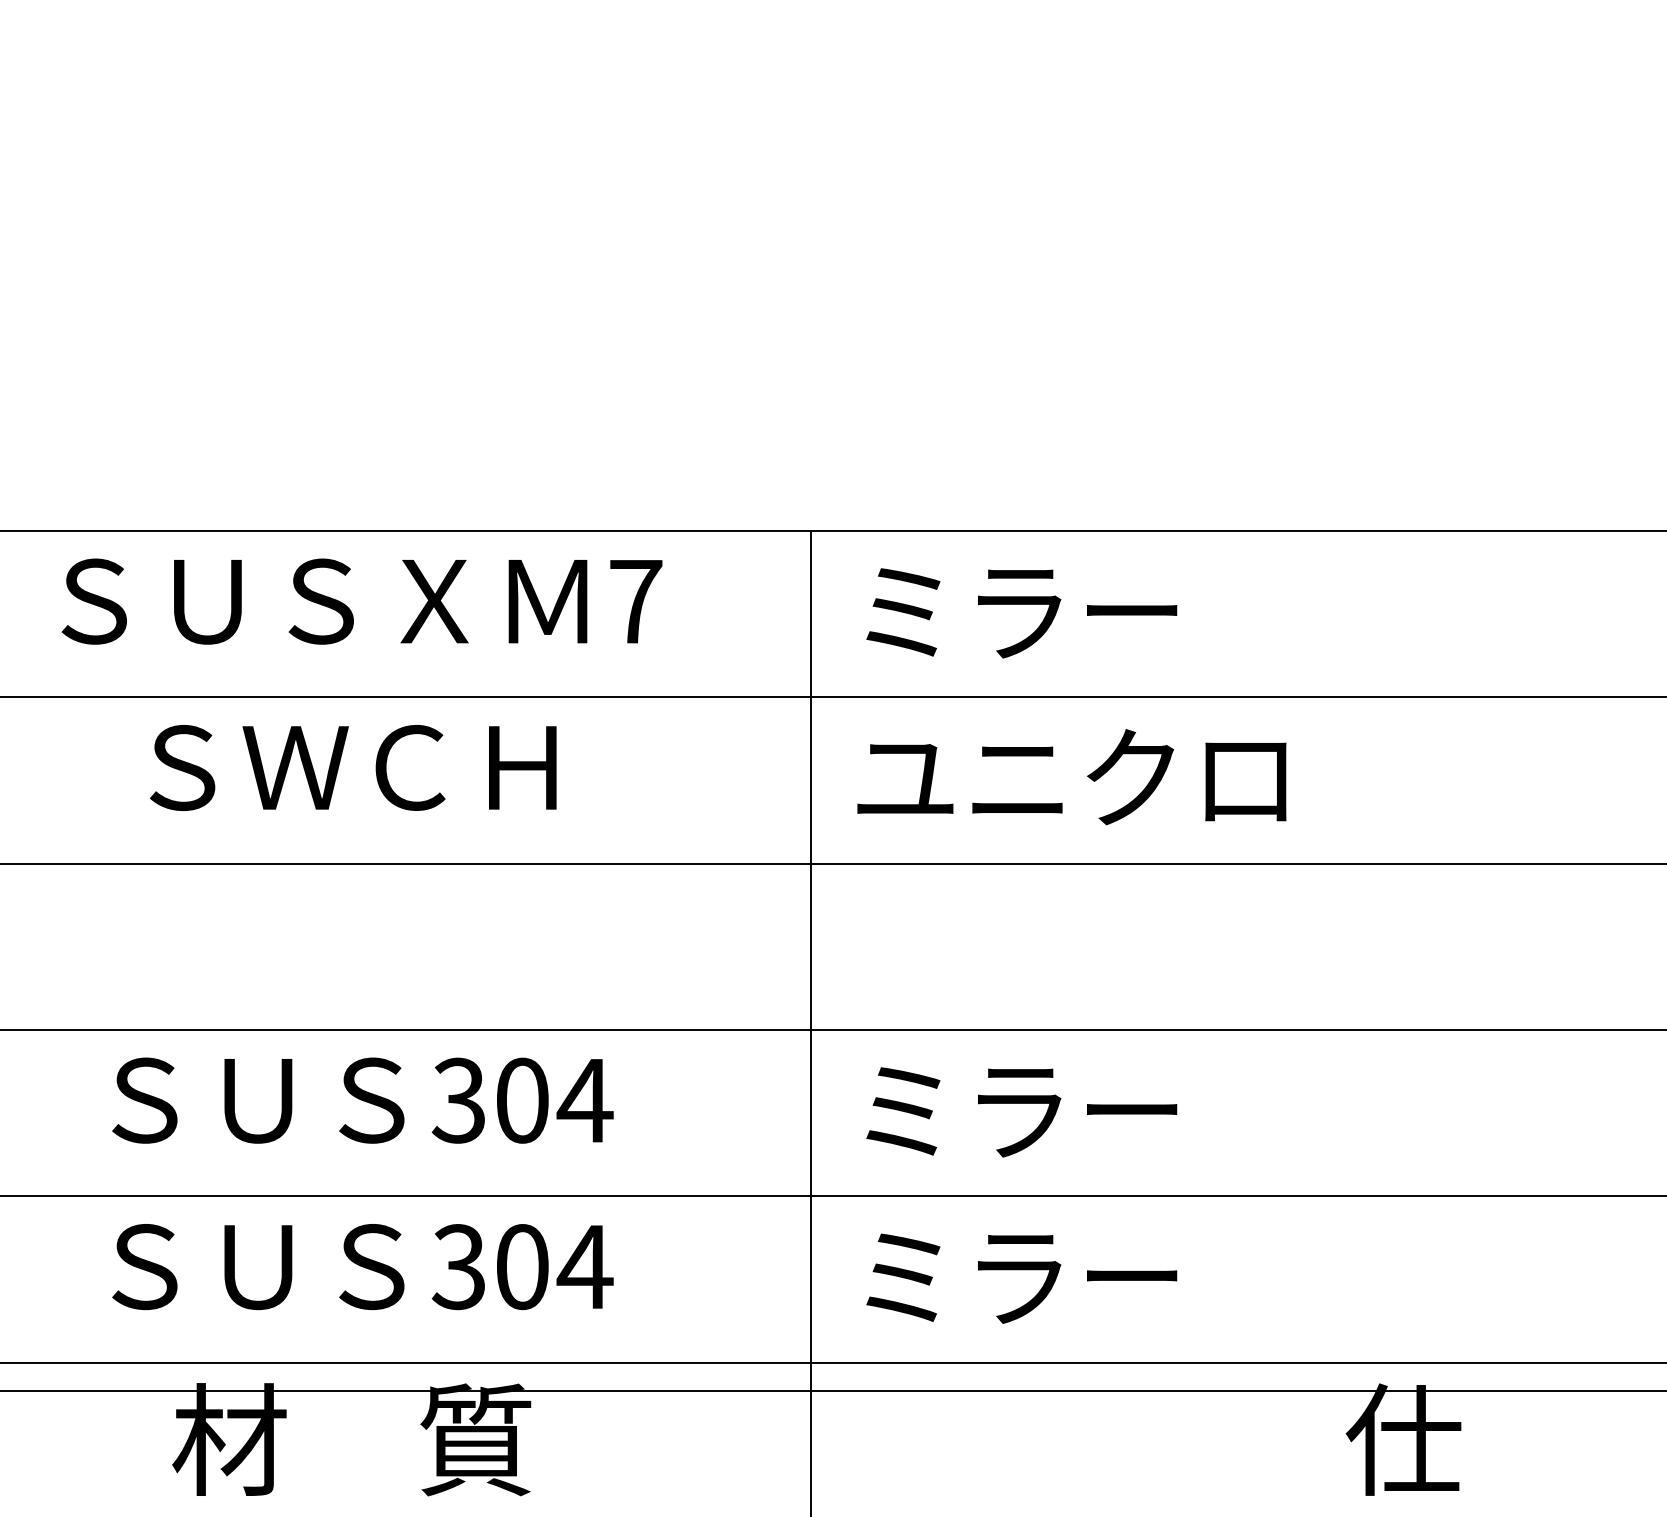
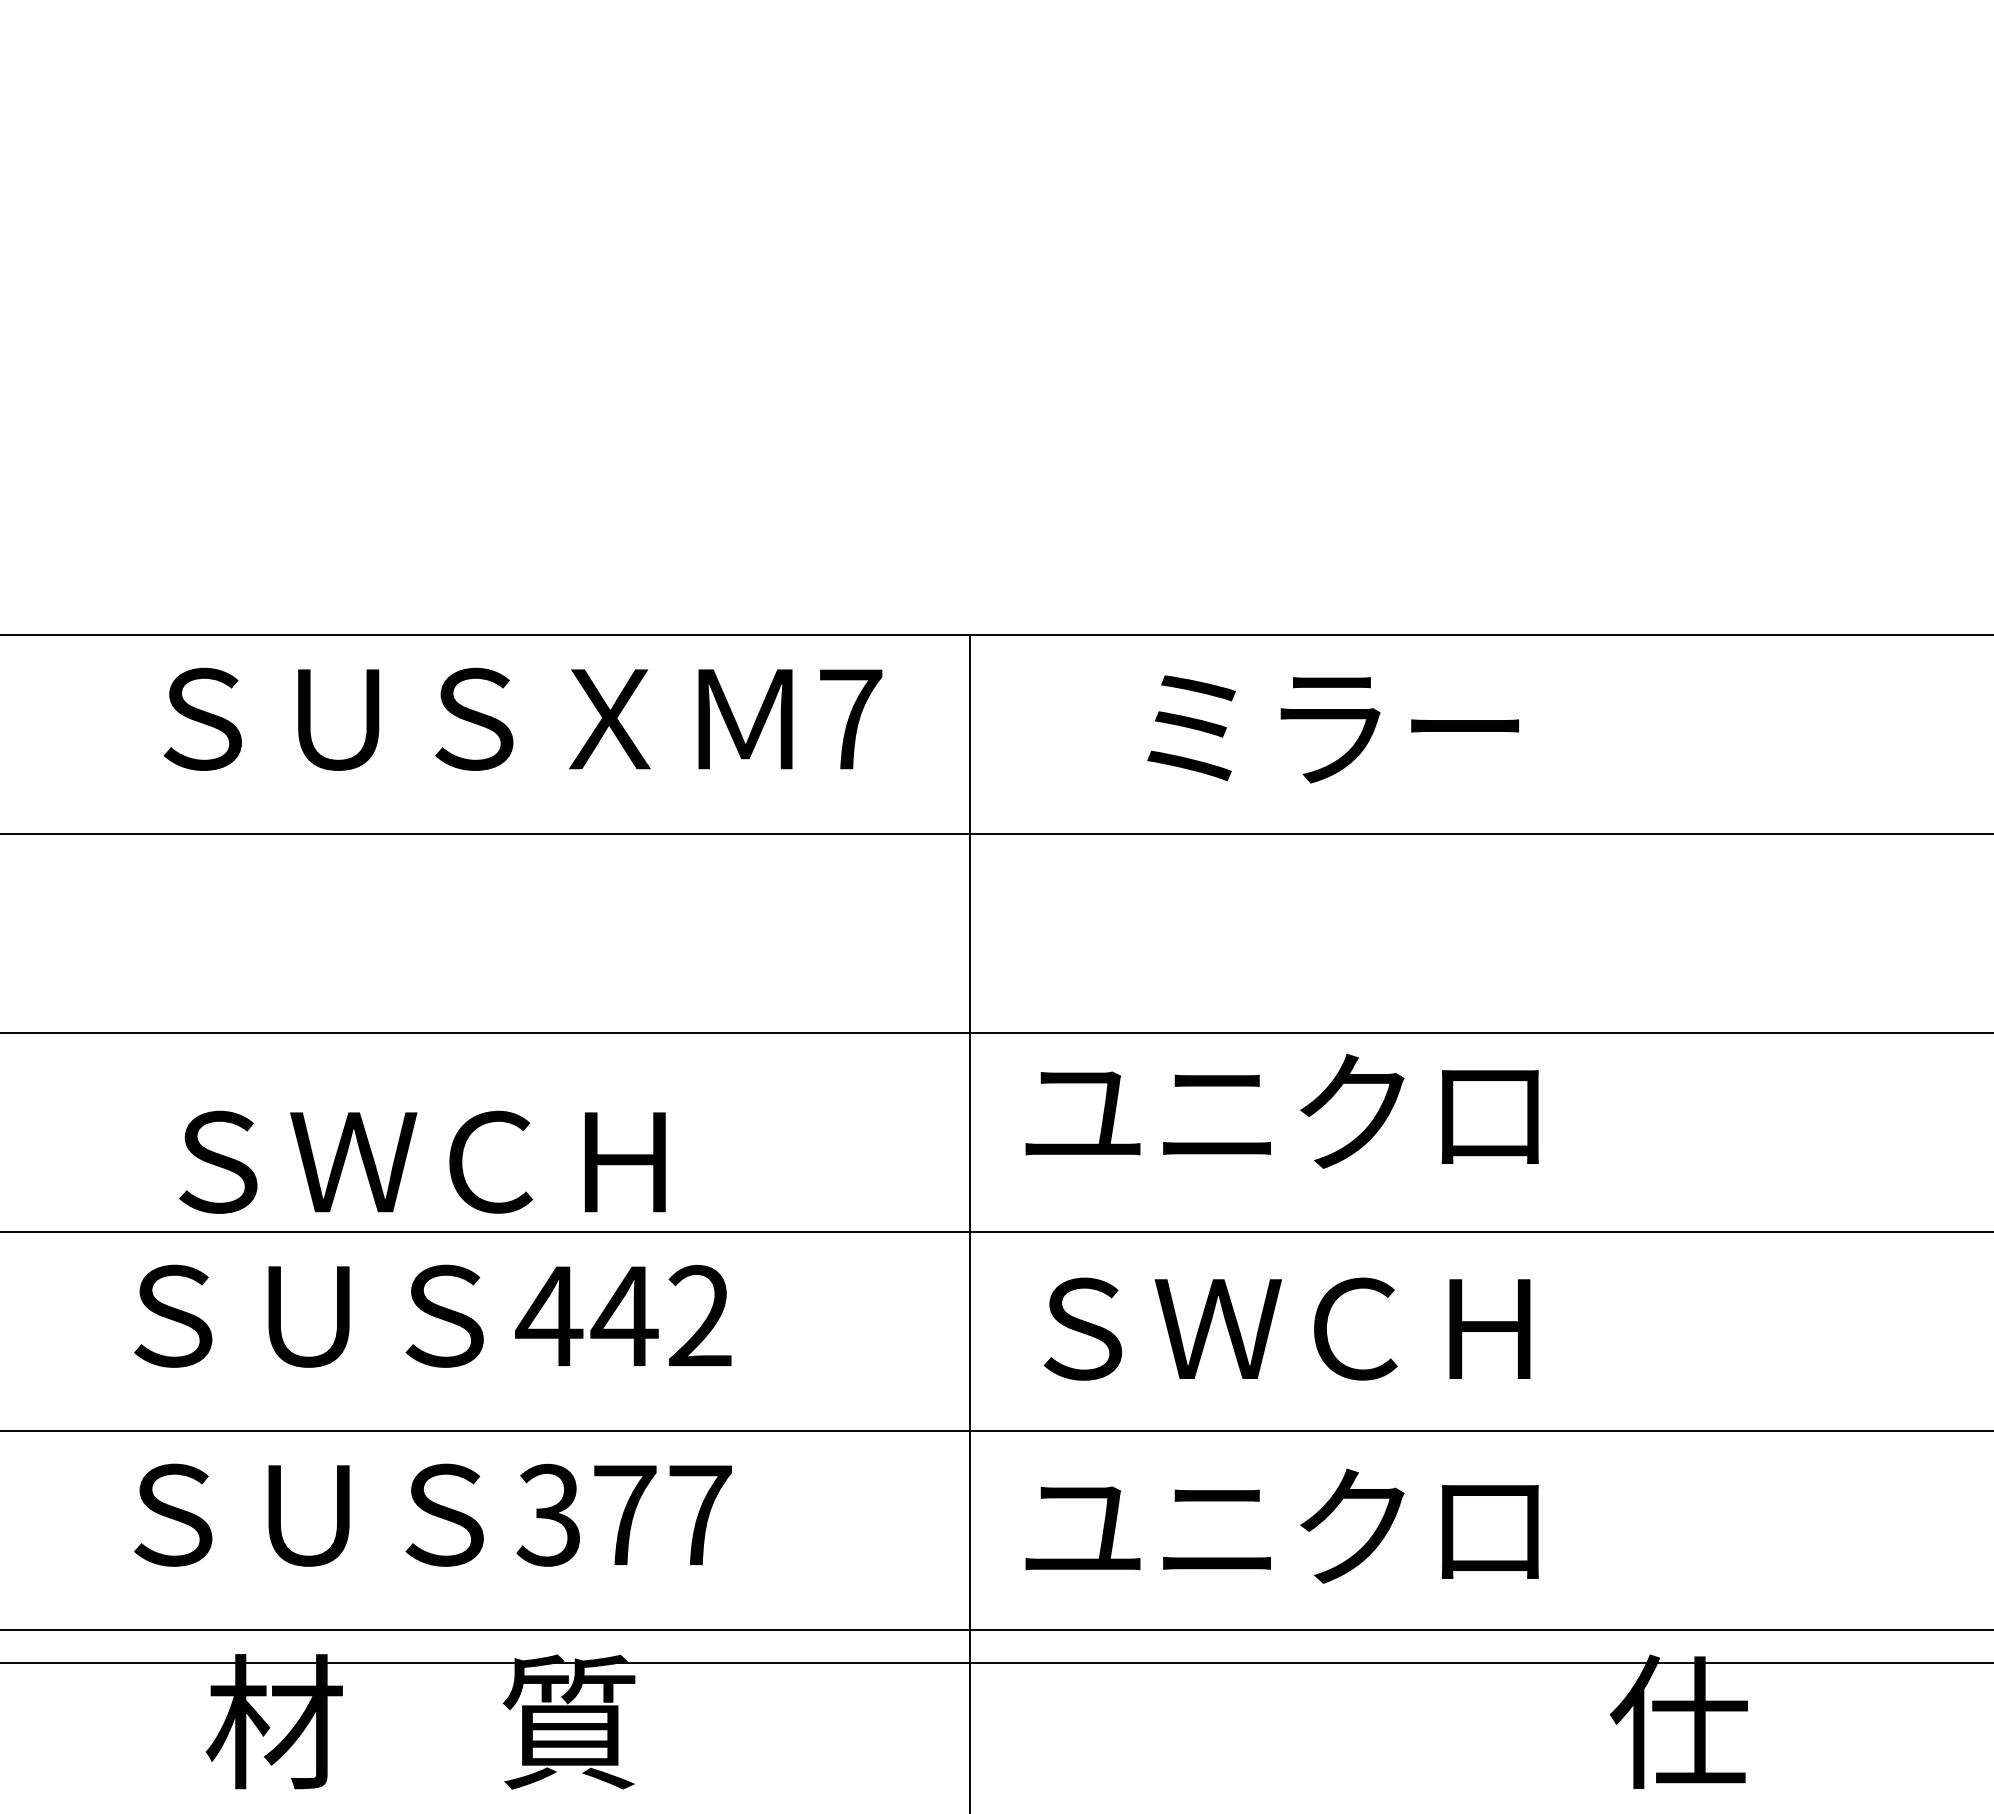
text: (361, 600) -> (522, 718), moved
text: (1021, 613) -> (1332, 729), moved
text: (353, 767) -> (422, 1161), moved
text: (1071, 776) -> (1281, 1110), moved
text: (522, 1100) -> (624, 1315), 304 -> 442
text: (1073, 1112) -> (1283, 1330), ミラー -> ＳＷＣＨ
text: (555, 1266) -> (664, 1514), 304 -> 377
text: (1071, 1275) -> (1281, 1525), ミラー -> ユニクロ

